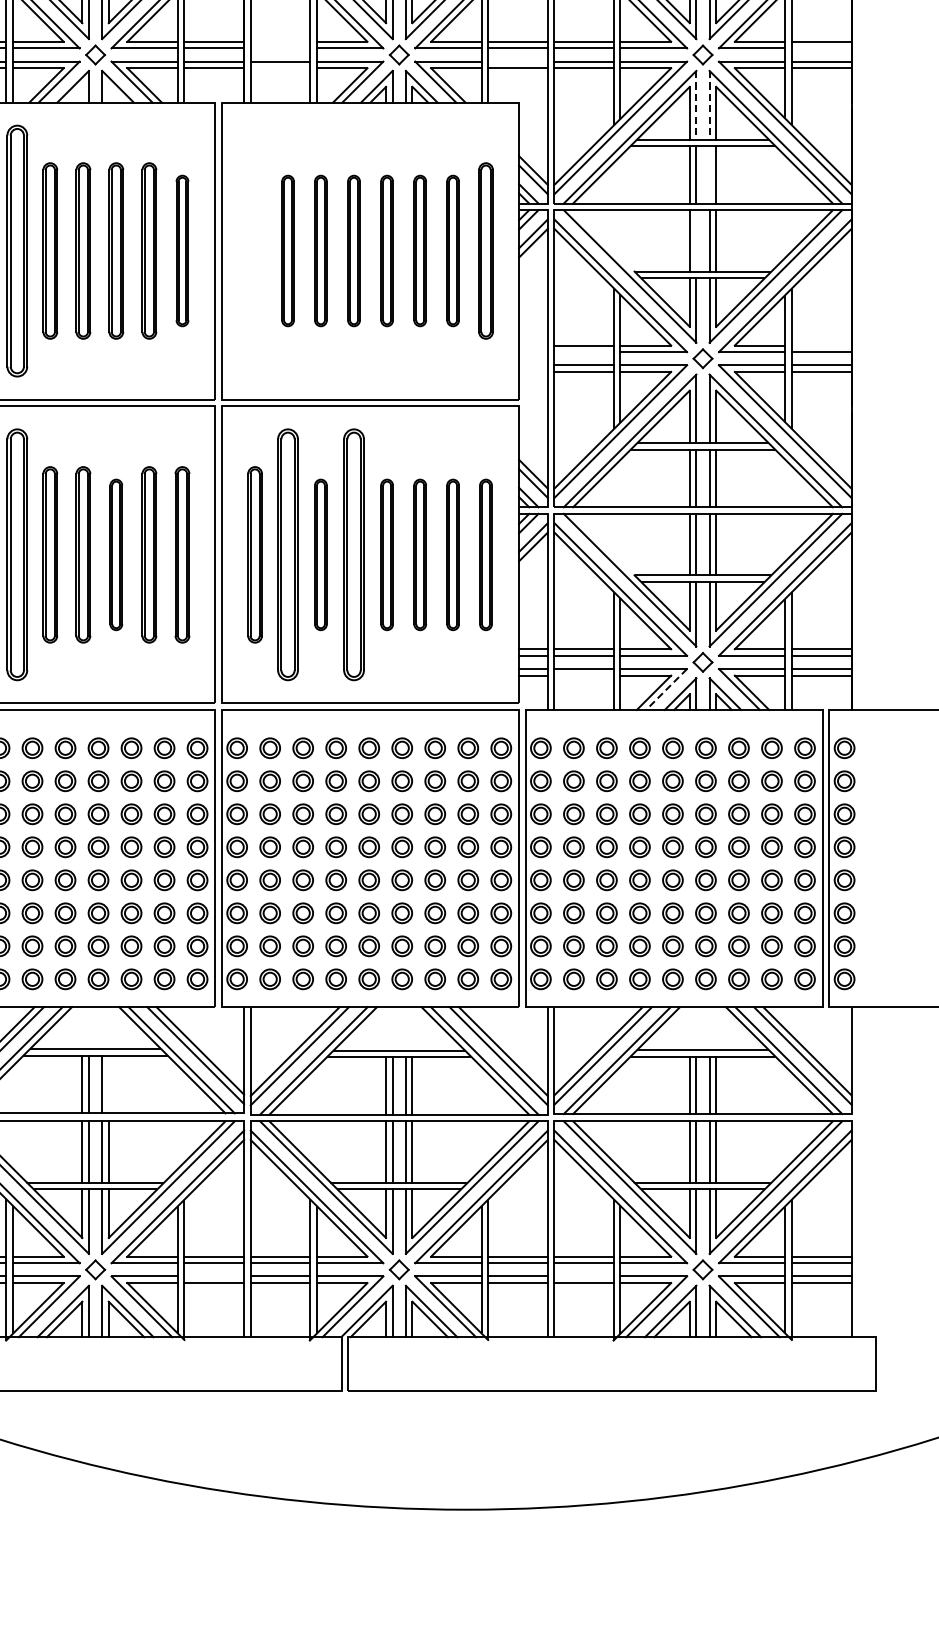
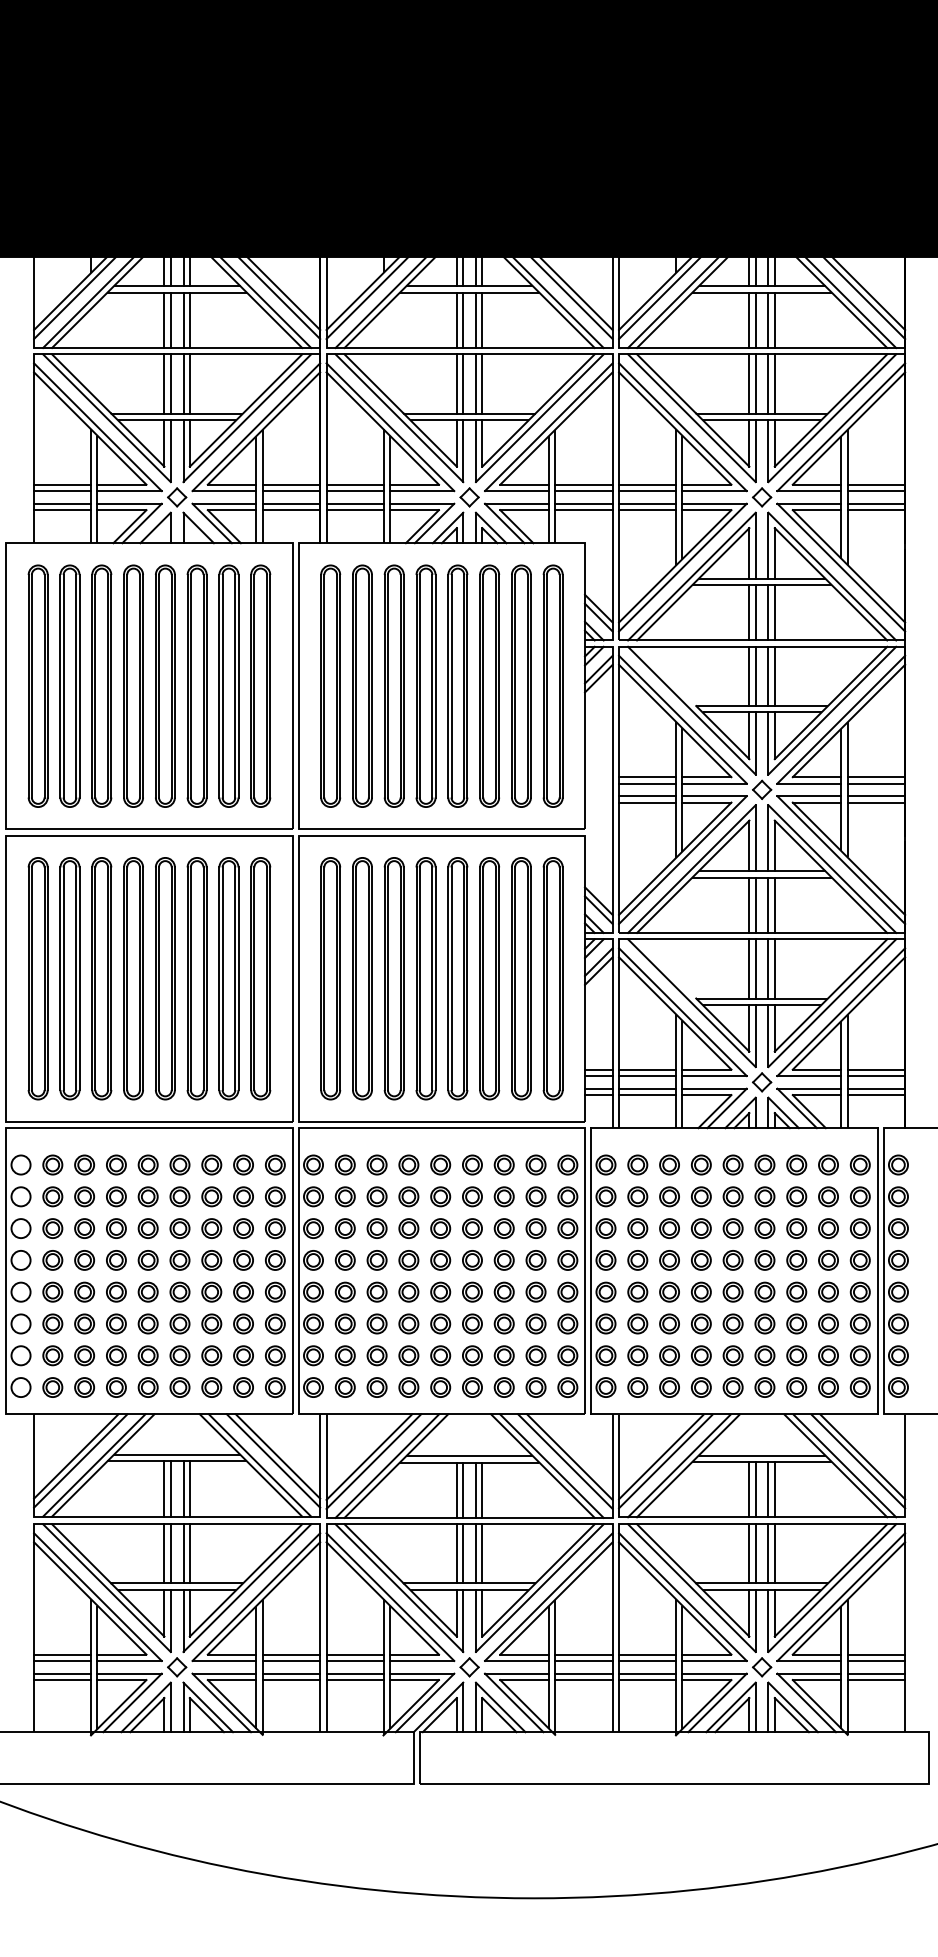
line: (279, 41) -> (354, 484), added
line: (279, 48) -> (354, 491), added
line: (821, 48) -> (876, 491), added
line: (517, 61) -> (583, 503), added
line: (279, 68) -> (354, 510), added
line: (696, 105) -> (755, 546), dashed -> solid
line: (709, 105) -> (768, 546), dashed -> solid
line: (709, 174) -> (768, 612), added
line: (696, 240) -> (755, 676), added
part: (50, 250) -> (133, 685), size x1.43
part: (83, 250) -> (165, 685), size x1.43
part: (115, 250) -> (196, 685), size x1.43
part: (148, 250) -> (228, 685), size x1.43
part: (182, 250) -> (260, 685), size x1.67
part: (254, 250) -> (330, 685), added
part: (288, 250) -> (362, 685), size x1.67
part: (320, 250) -> (393, 685), size x1.67
part: (353, 250) -> (425, 685), size x1.67
part: (386, 250) -> (457, 685), size x1.67
part: (419, 250) -> (489, 685), size x1.67
part: (453, 250) -> (521, 685), size x1.67
part: (485, 250) -> (552, 685), size x1.43
line: (821, 345) -> (876, 777), added
line: (584, 352) -> (647, 783), added
part: (50, 554) -> (133, 978), size x1.43
part: (83, 554) -> (165, 978), size x1.43
part: (115, 554) -> (196, 978), size x1.67
part: (148, 554) -> (228, 978), size x1.43
part: (182, 554) -> (260, 978), size x1.43
part: (254, 554) -> (330, 978), size x1.43
part: (320, 554) -> (393, 978), size x1.67
part: (386, 554) -> (457, 978), size x1.67
part: (419, 554) -> (489, 978), size x1.67
part: (453, 554) -> (521, 978), size x1.67
part: (485, 554) -> (552, 978), size x1.67
line: (584, 676) -> (647, 1095), added
line: (667, 689) -> (727, 1108), dashed -> solid
line: (108, 1084) -> (189, 1488), added
line: (214, 1276) -> (291, 1673), added
line: (584, 1276) -> (647, 1673), added

